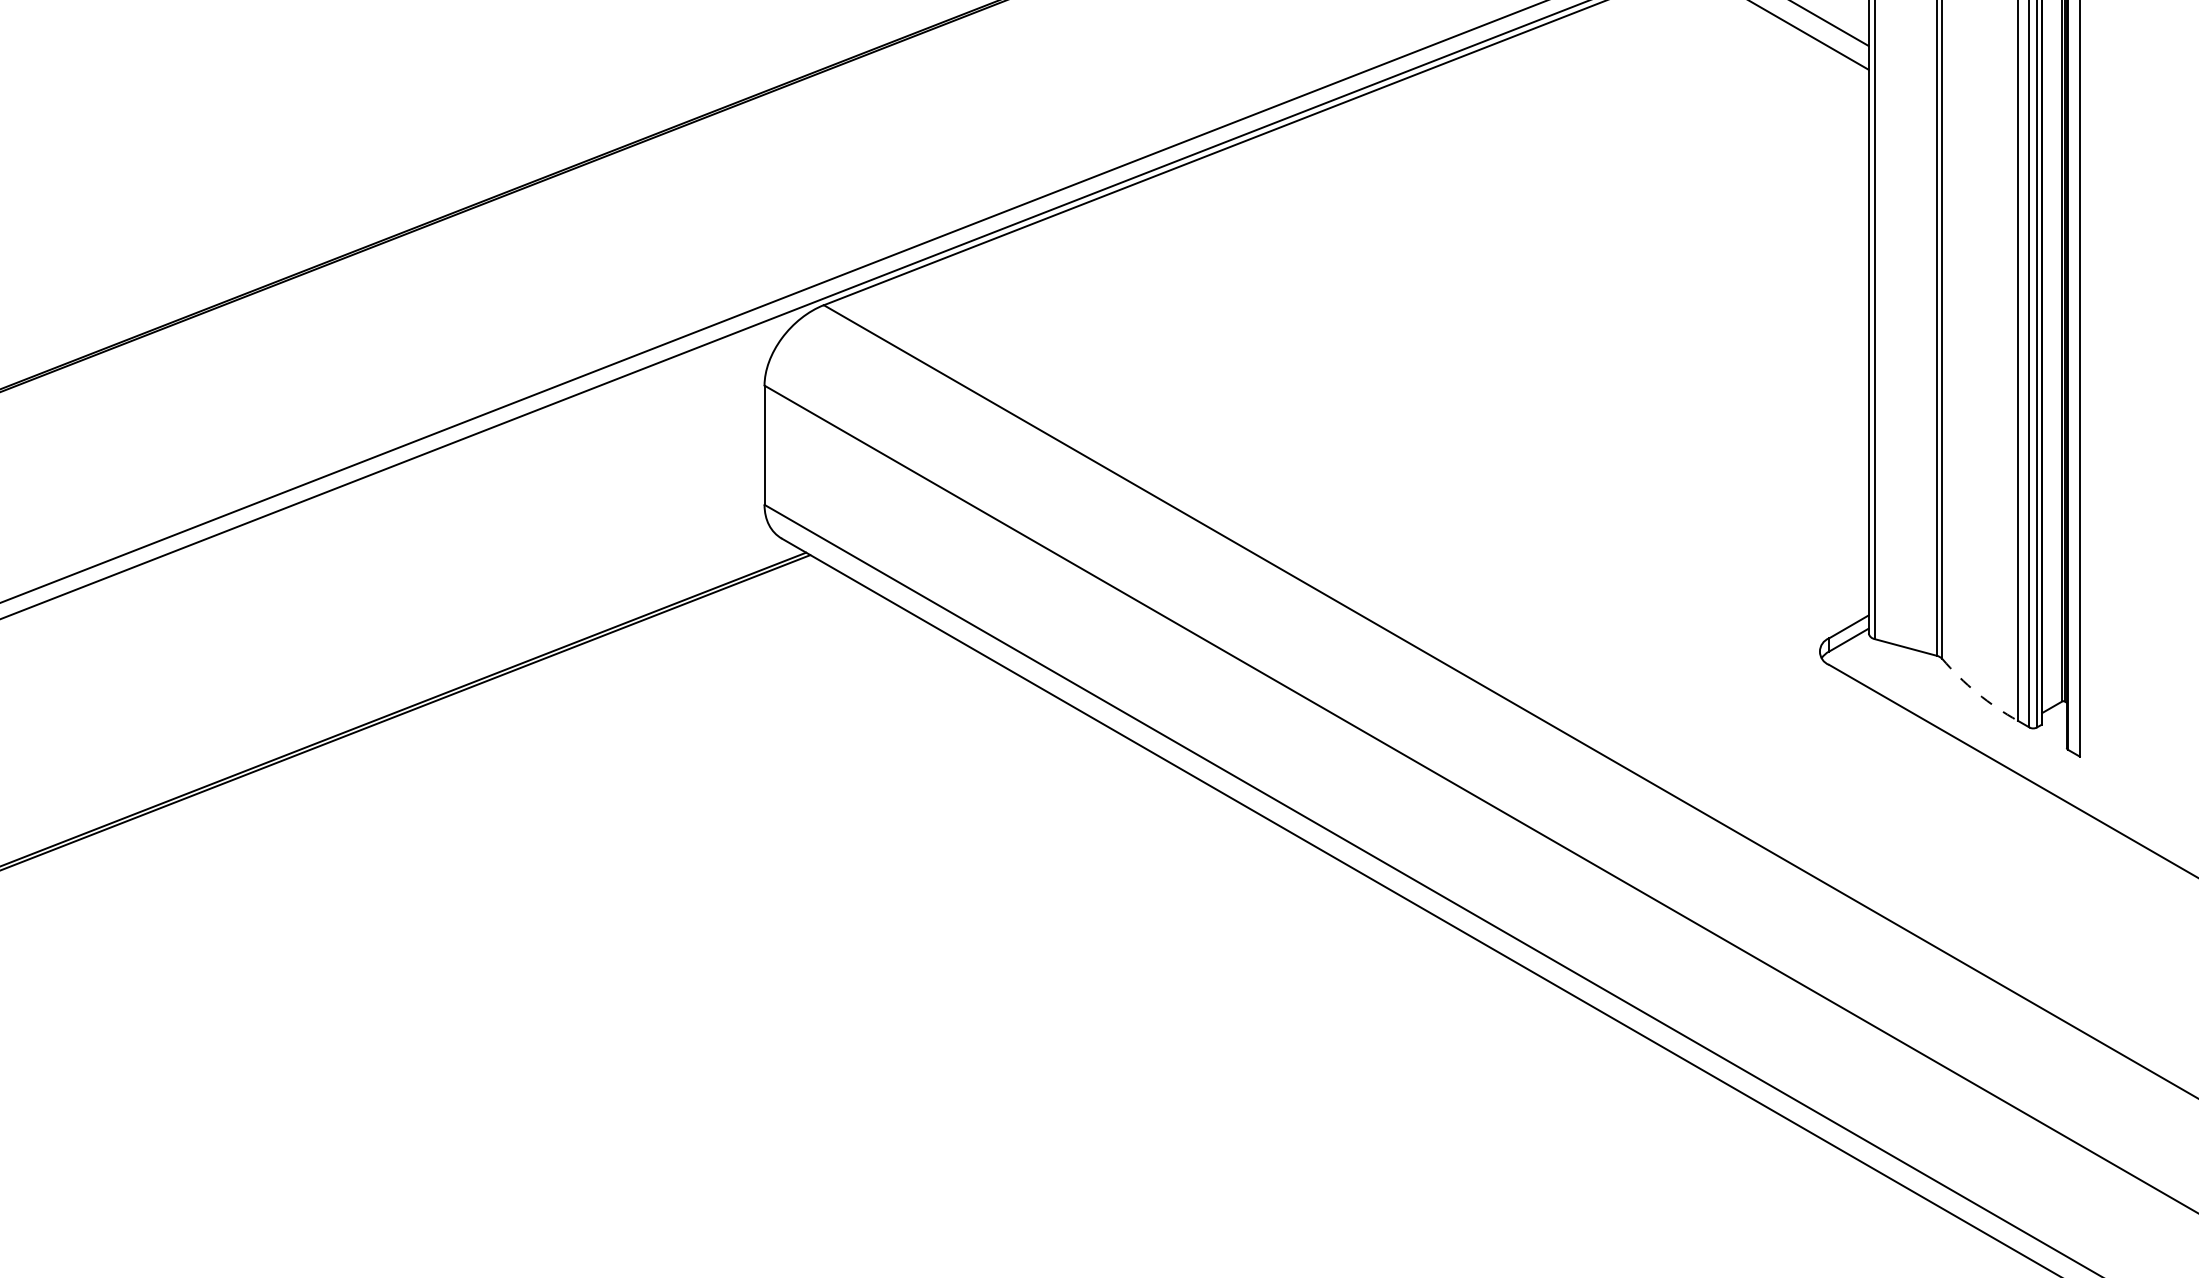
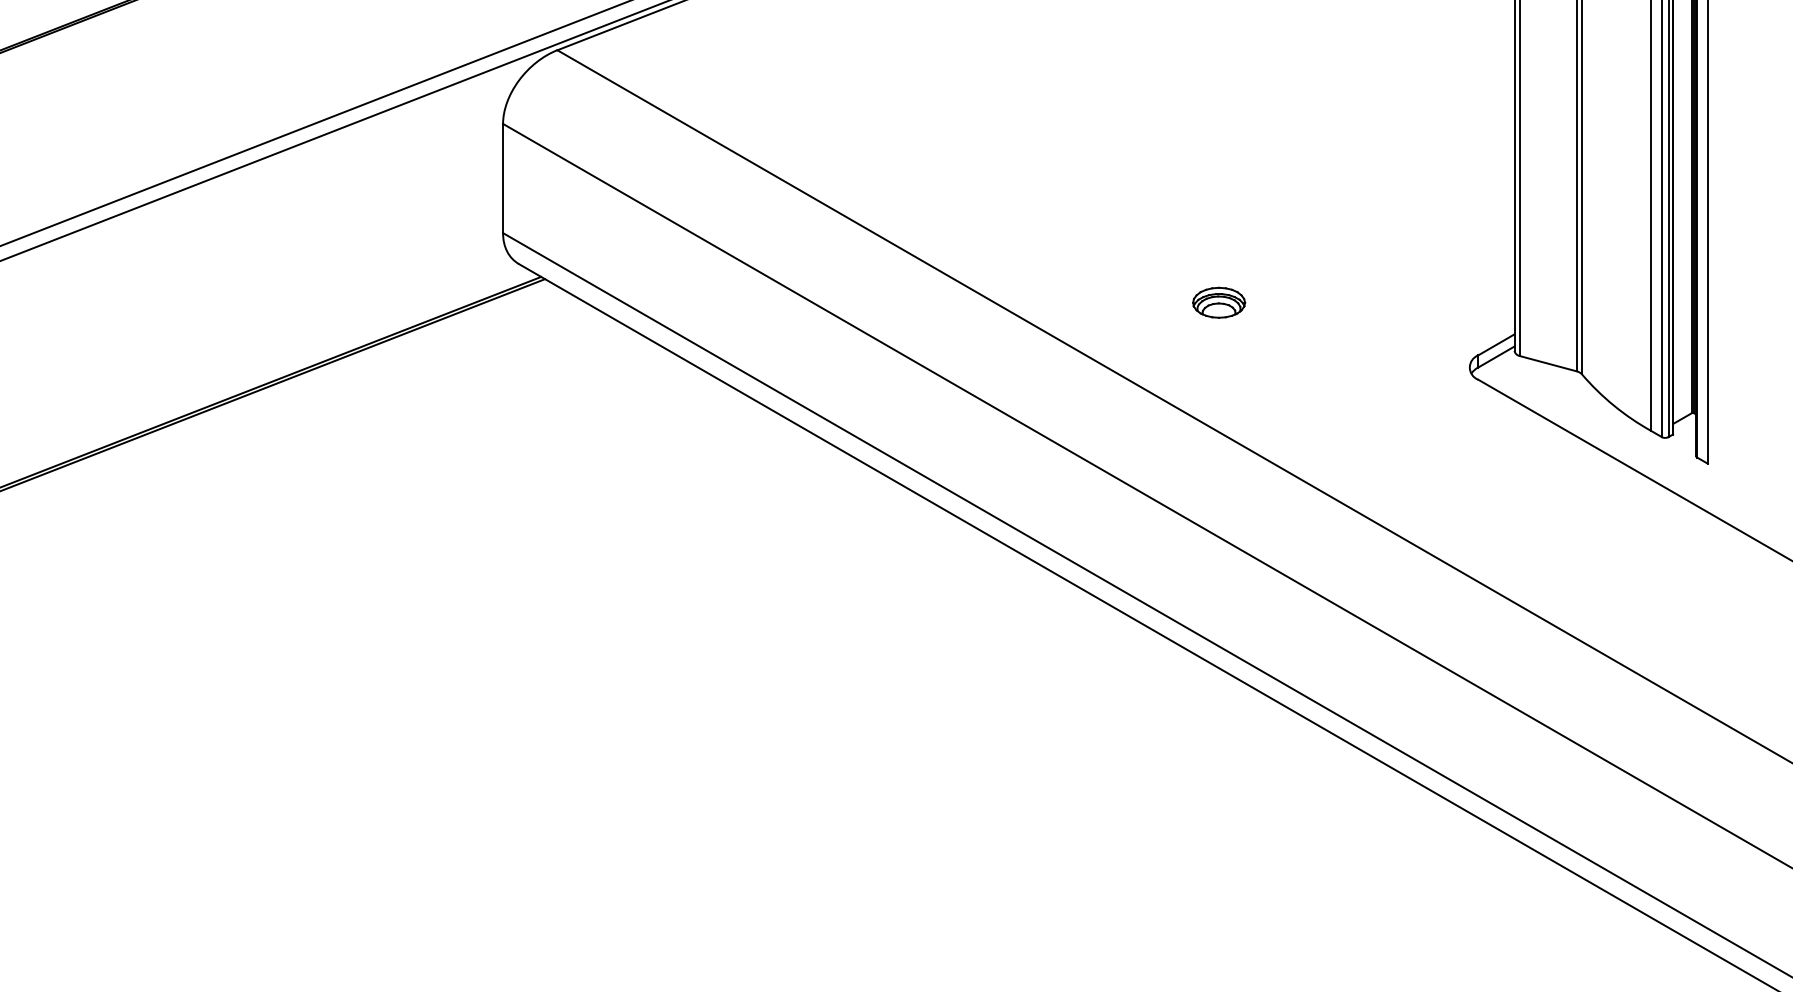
part: (1545, 580) -> (1218, 302), added
arc: (1977, 693) -> (1614, 405), dashed -> solid

